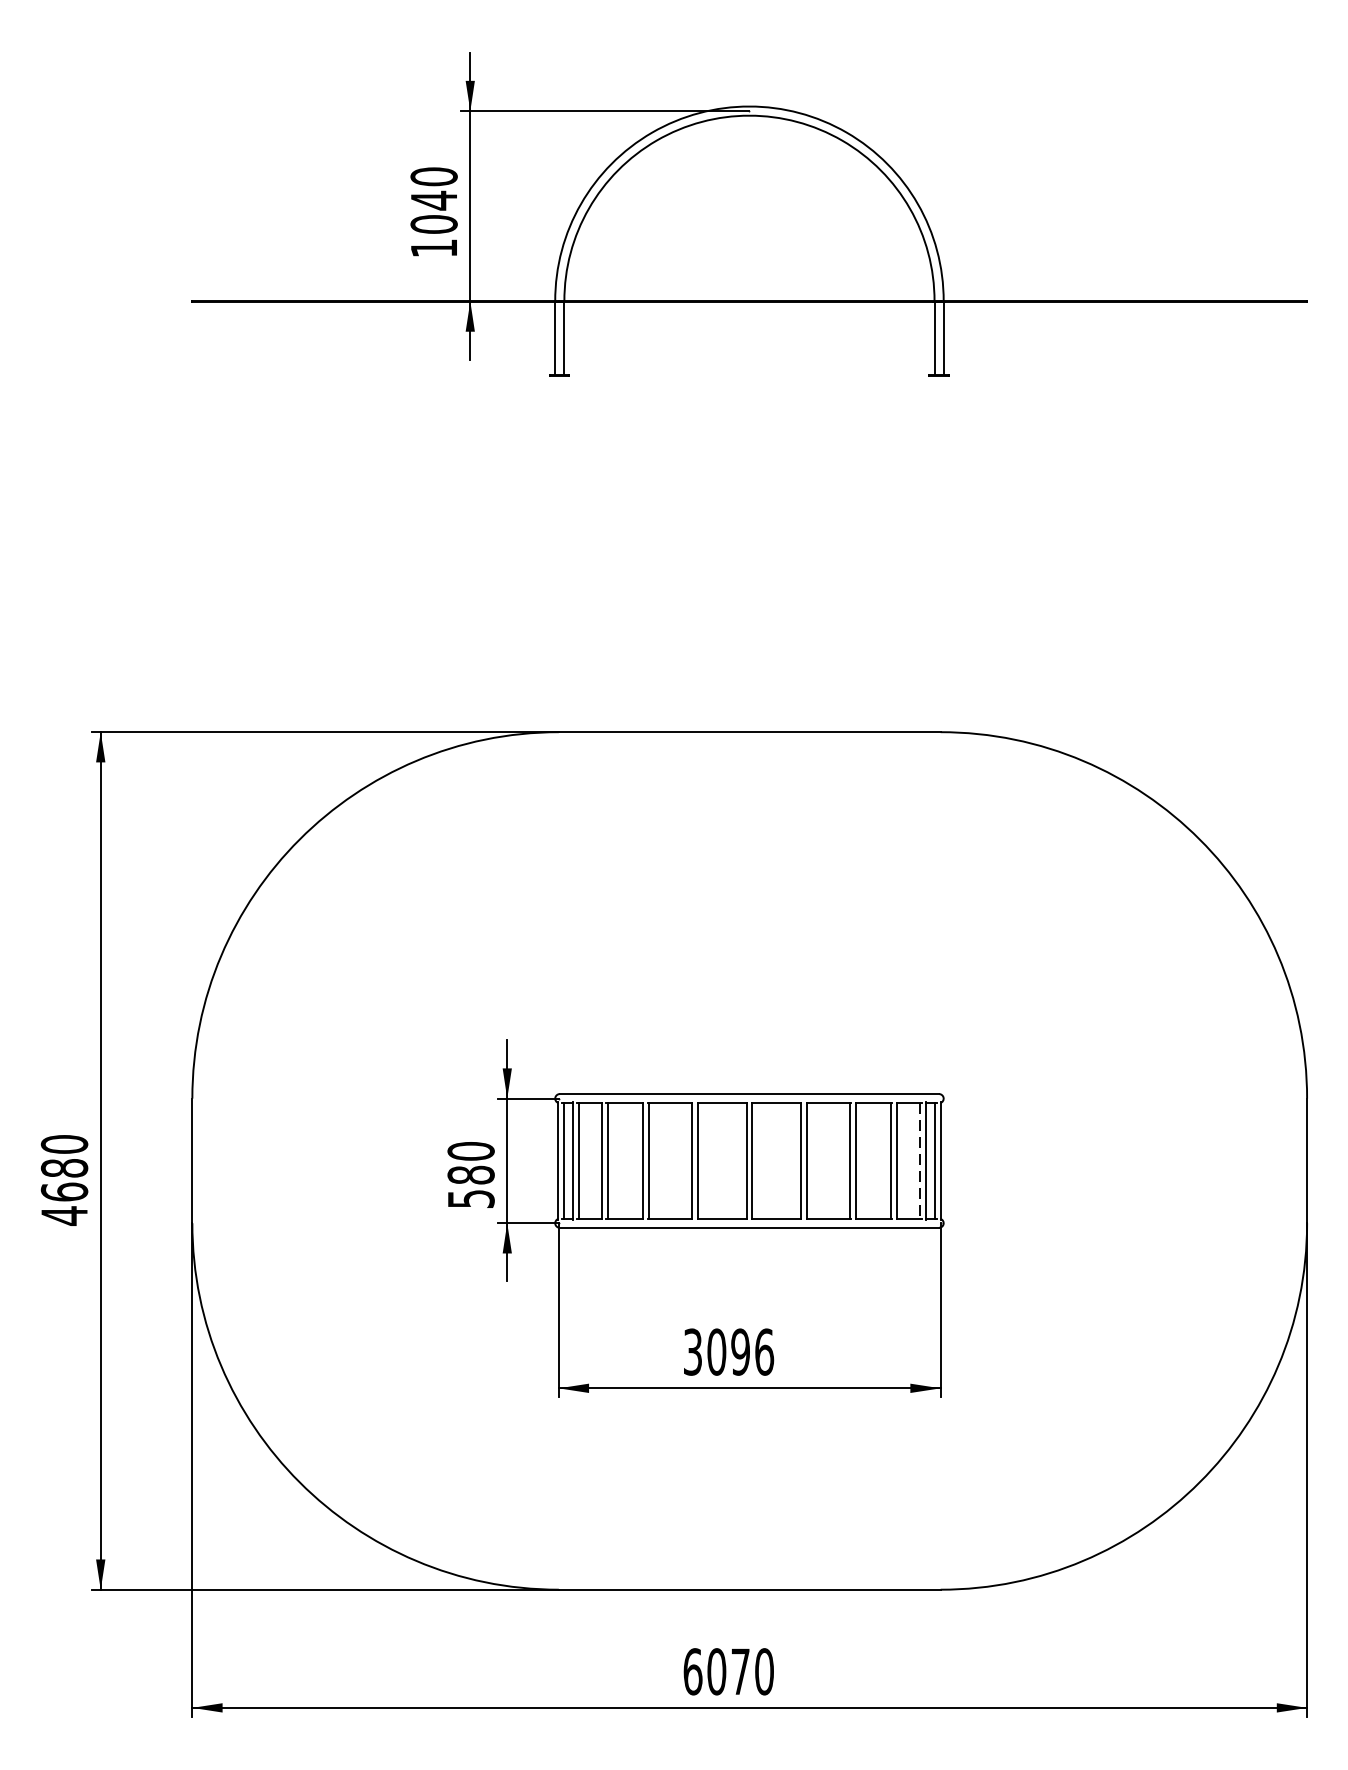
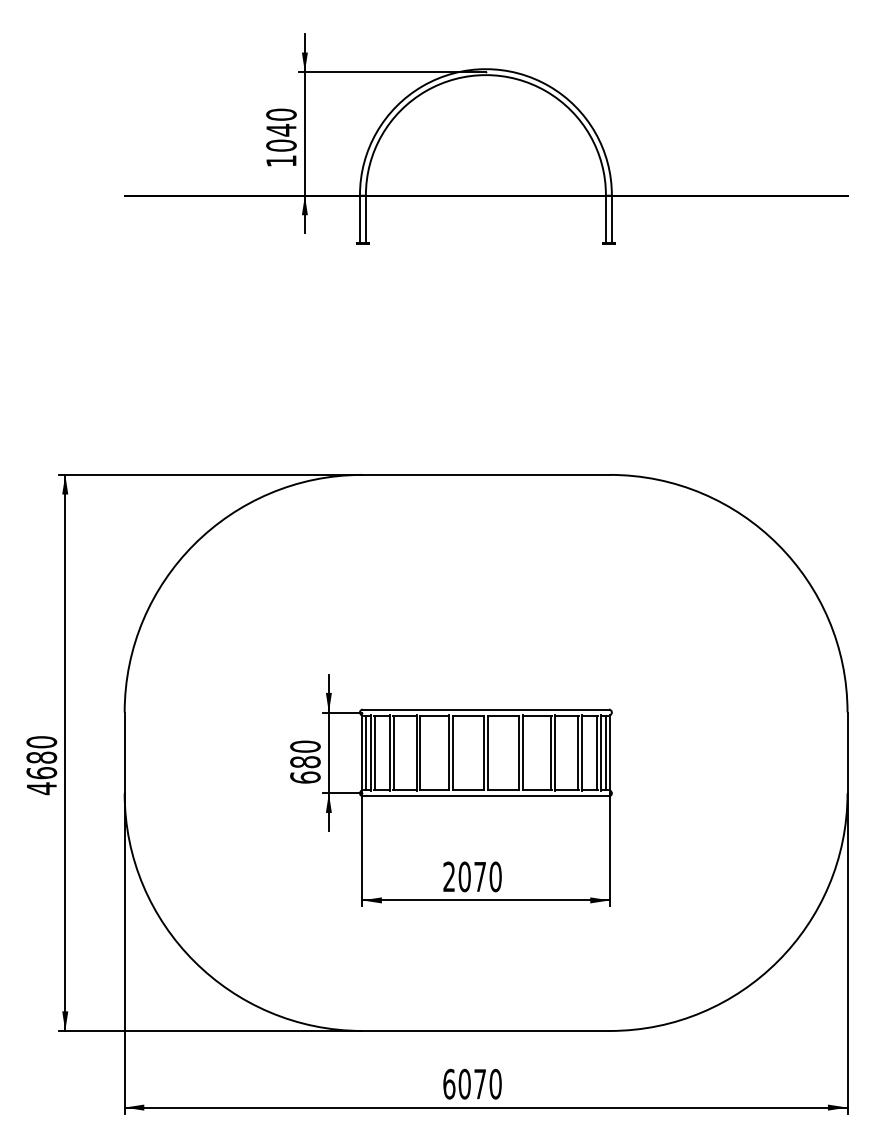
line: (919, 1161) -> (596, 753), dashed -> solid
text: (471, 1198) -> (305, 777), 580 -> 680
text: (728, 1351) -> (472, 876), 3096 -> 2070

